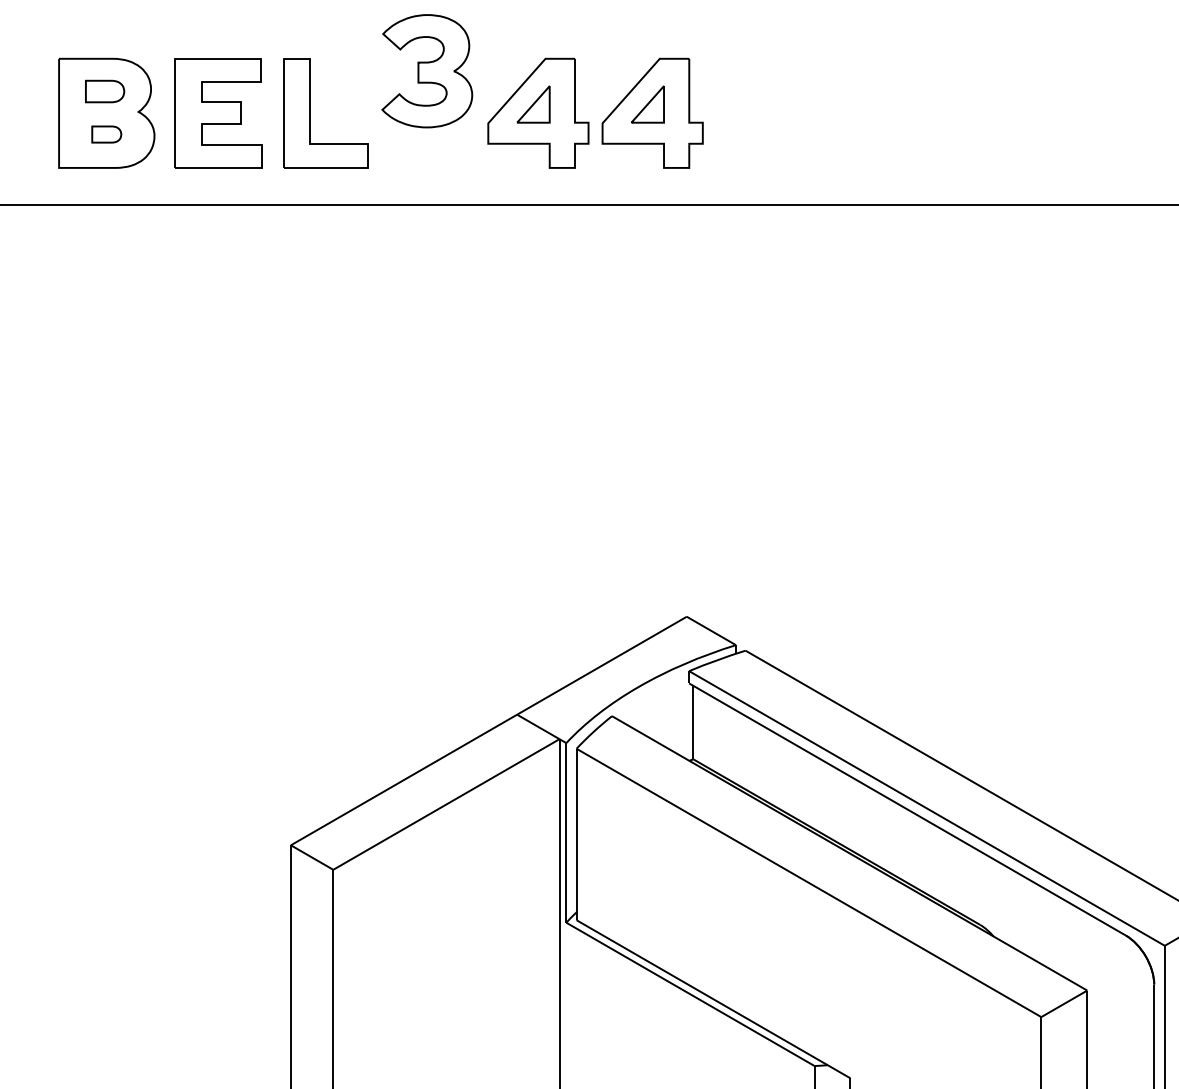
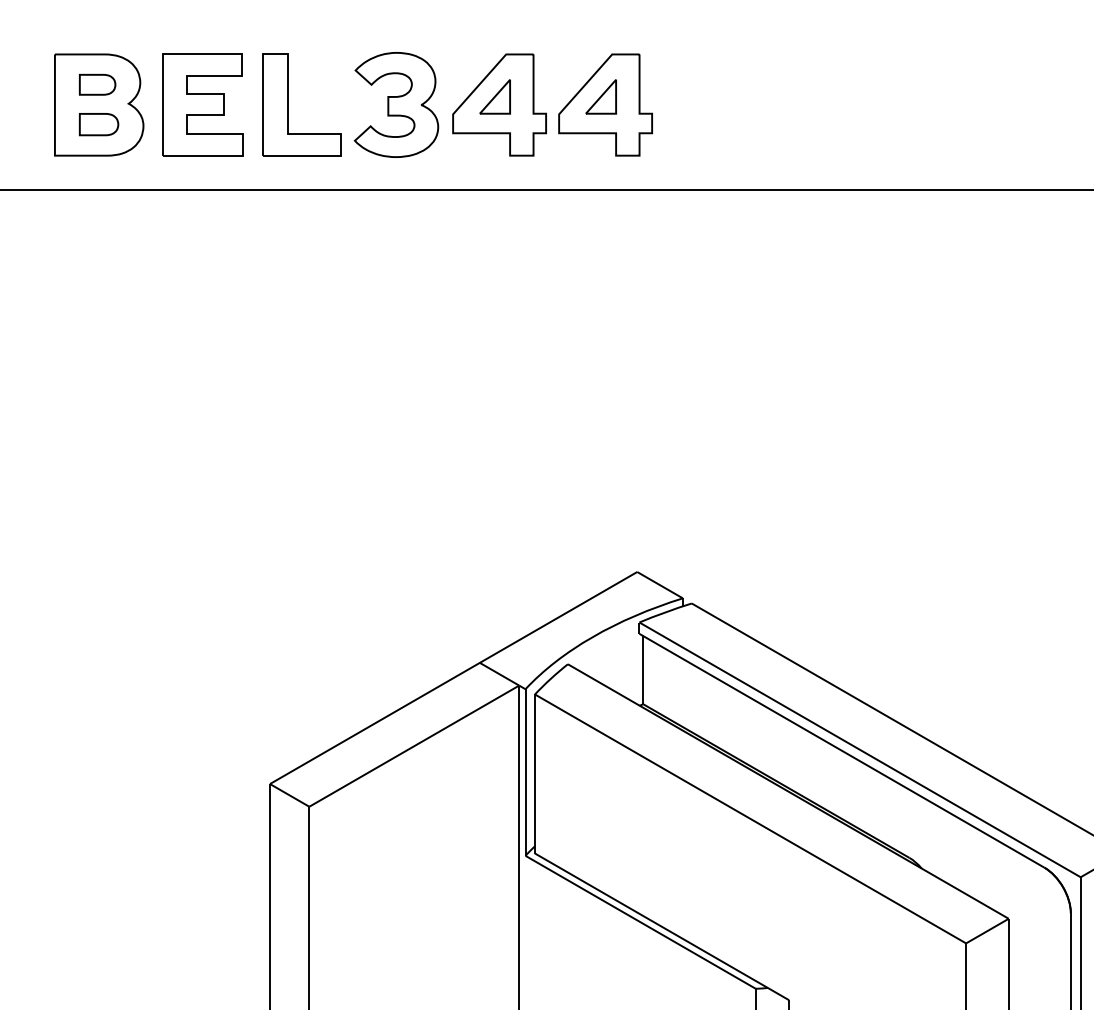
part: (427, 70) -> (396, 104), moved
part: (107, 134) -> (99, 124), size x1.43

